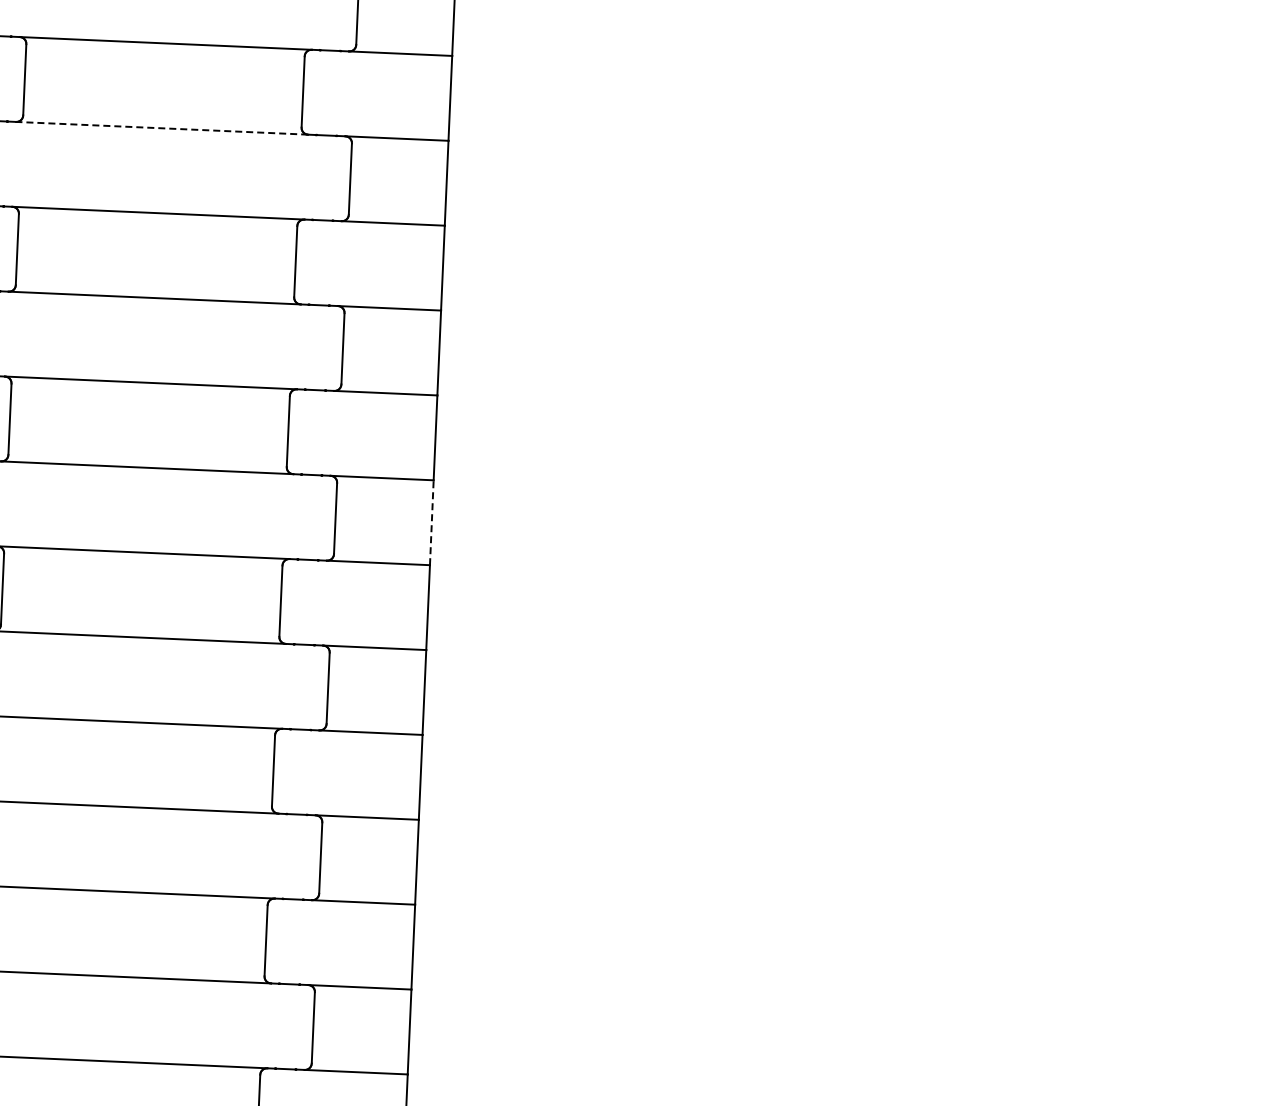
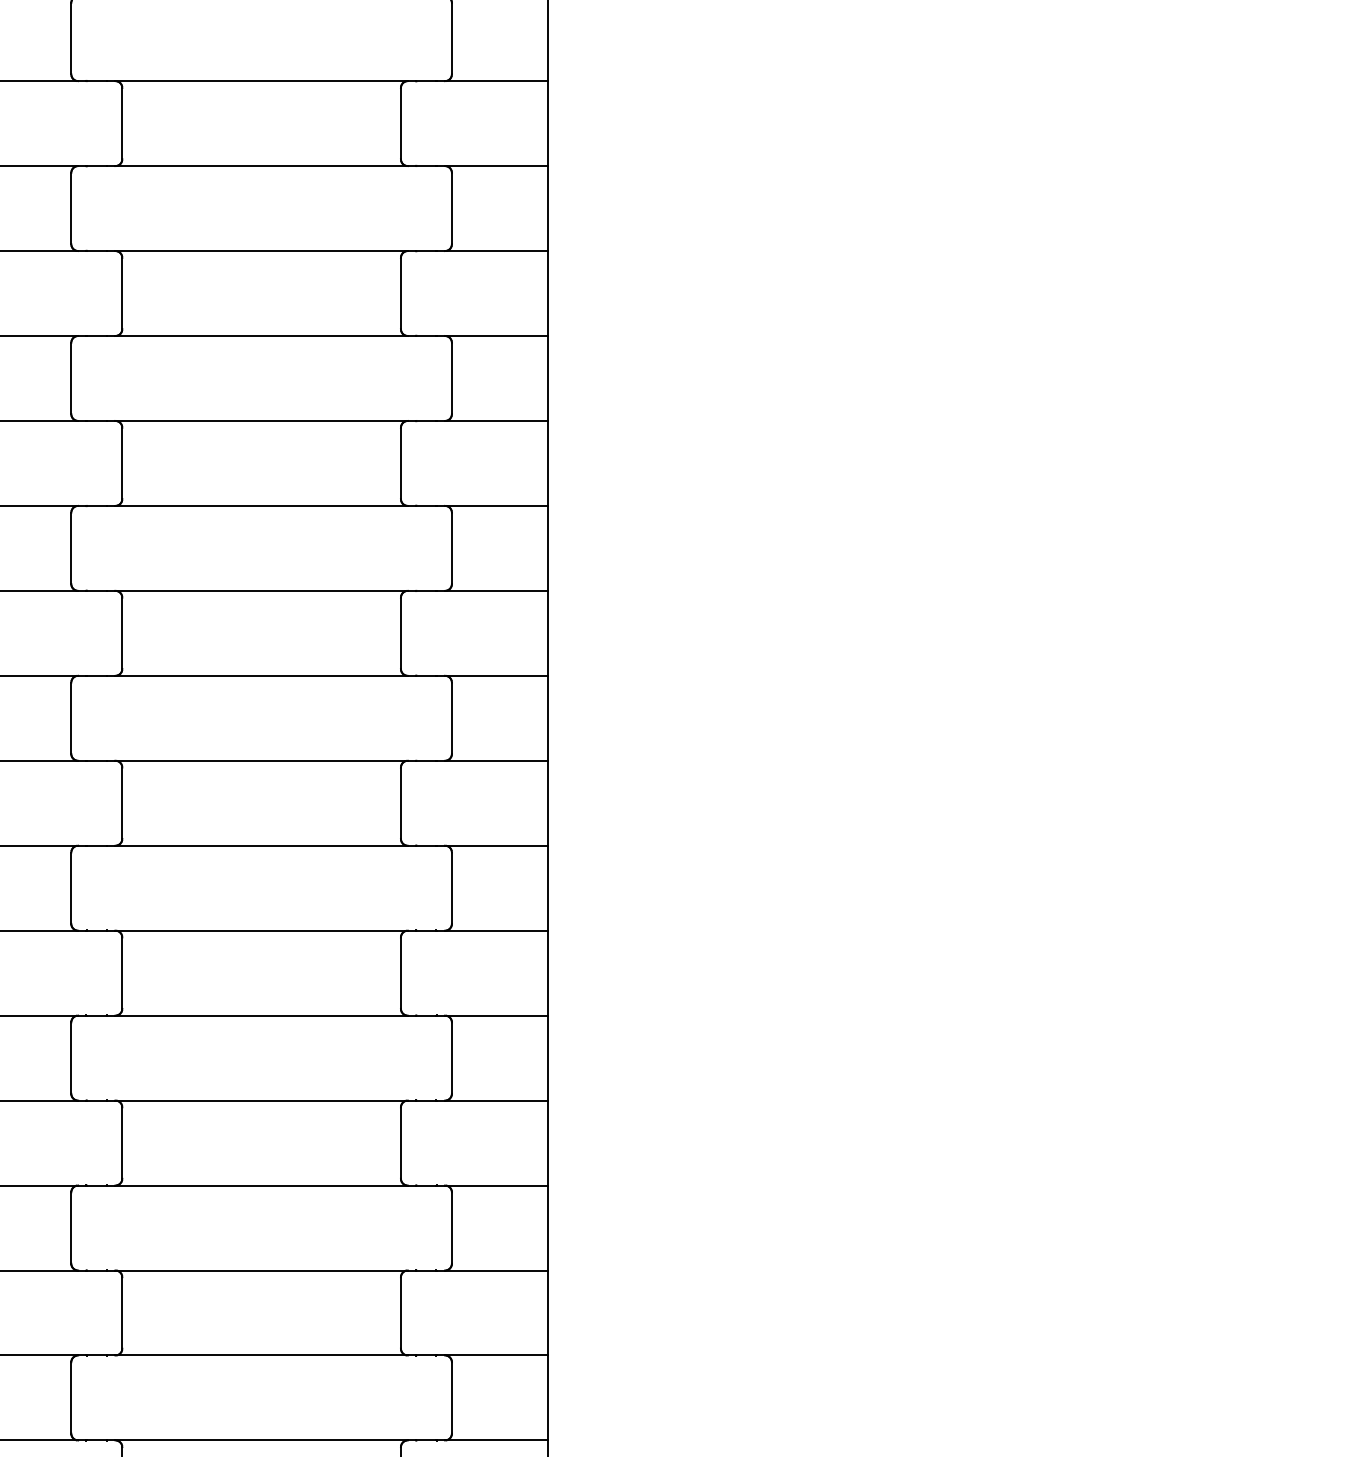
line: (161, 128) -> (261, 166), dashed -> solid
line: (432, 521) -> (548, 547), dashed -> solid

